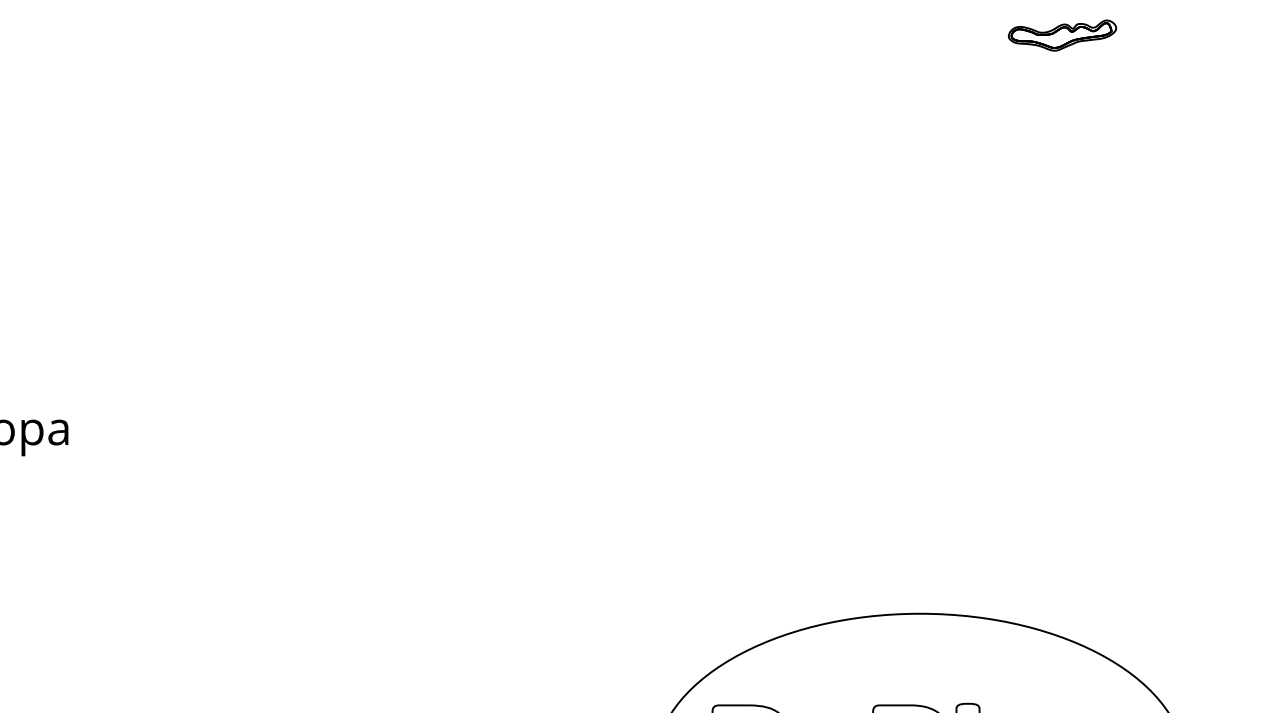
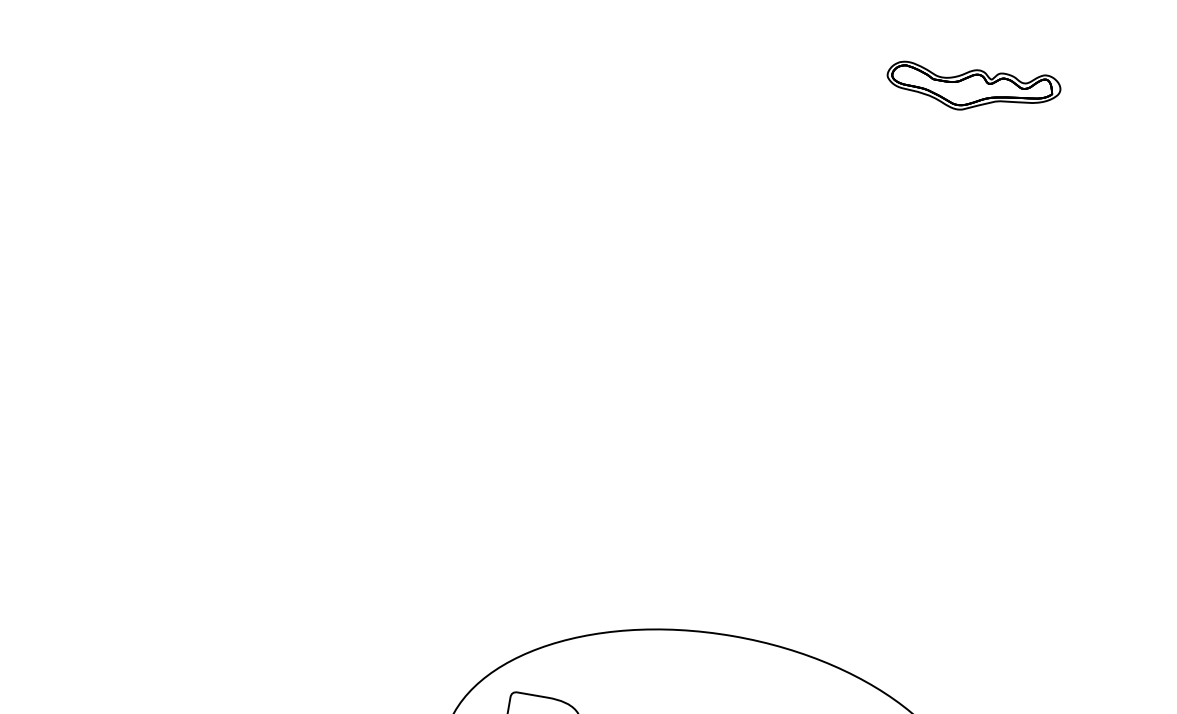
part: (1062, 35) -> (973, 87), size x1.6

